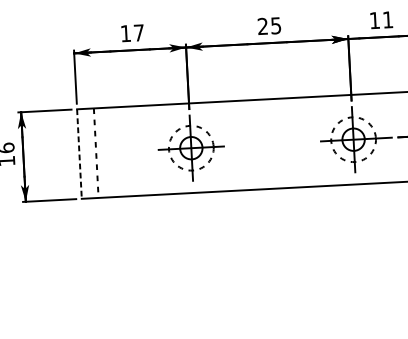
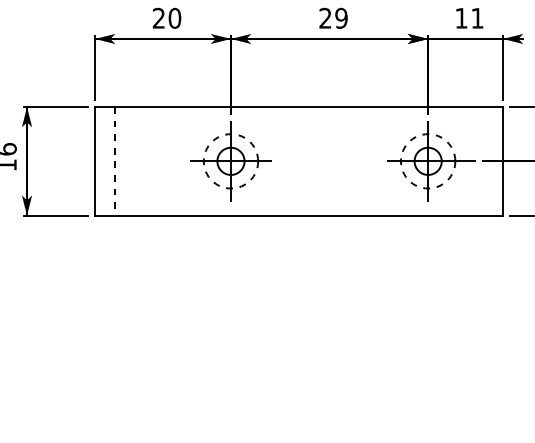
text: (276, 25) -> (341, 17), 25 -> 29
text: (132, 32) -> (166, 17), 17 -> 20
line: (79, 154) -> (95, 161), dashed -> solid

